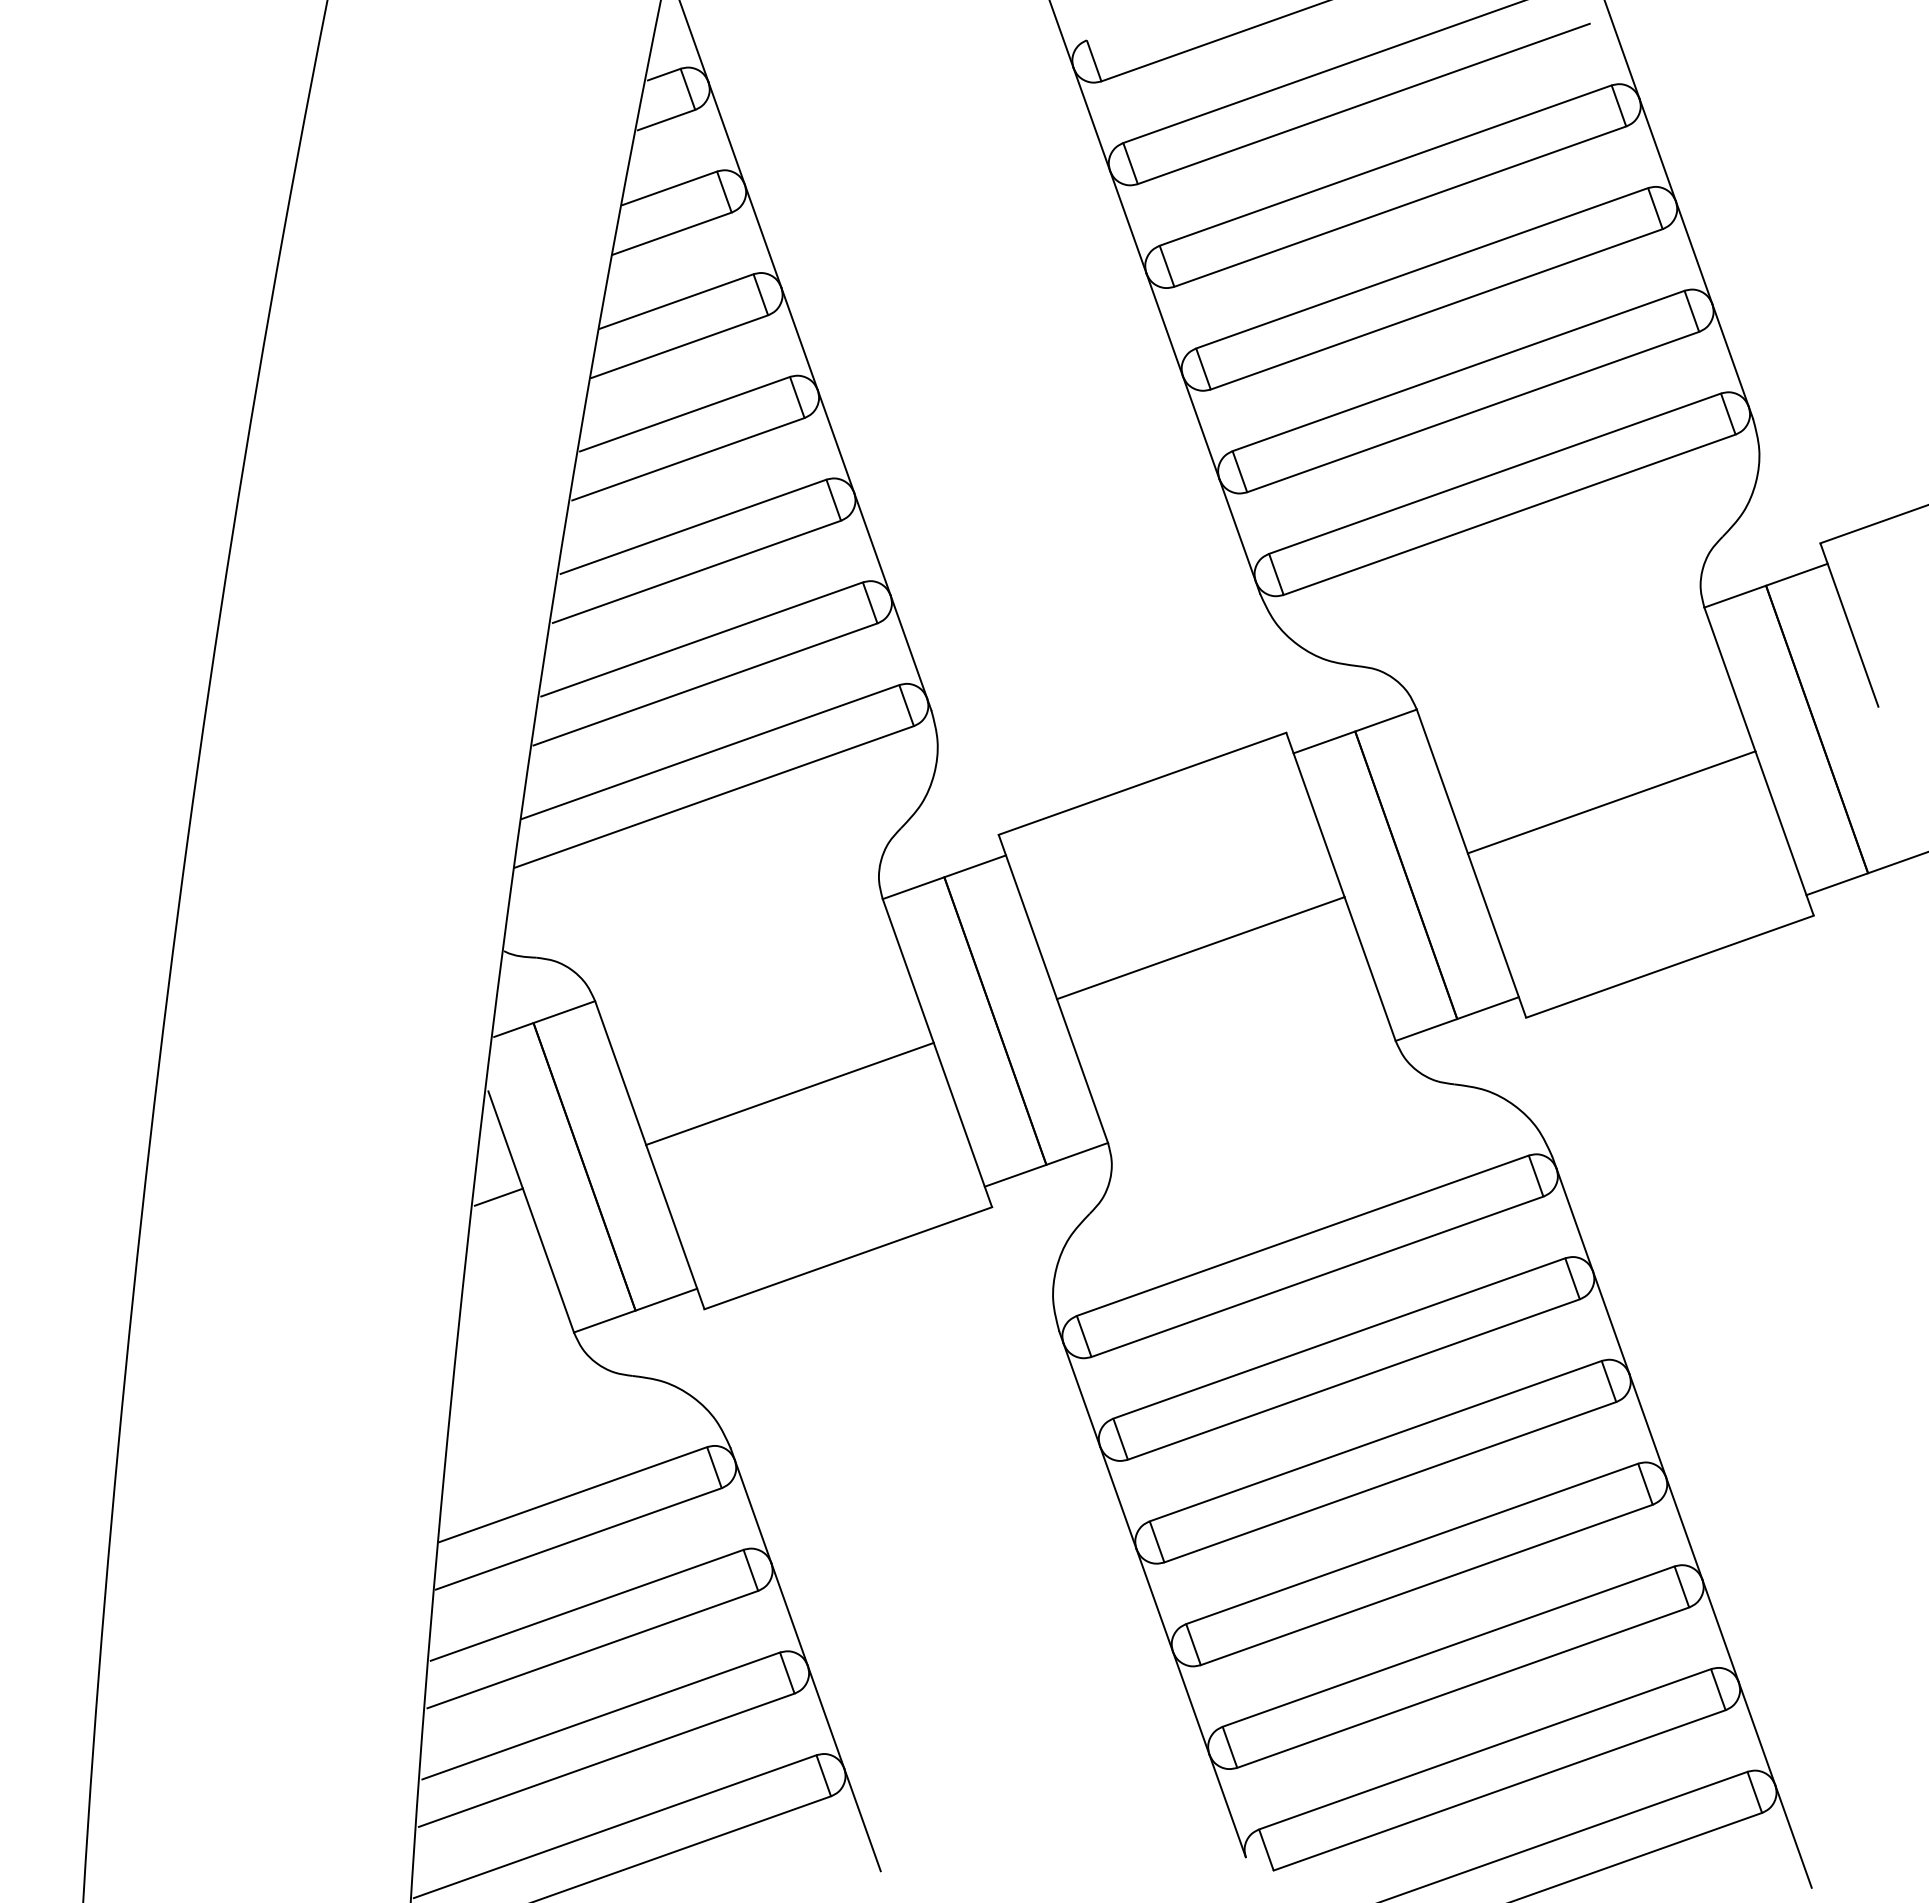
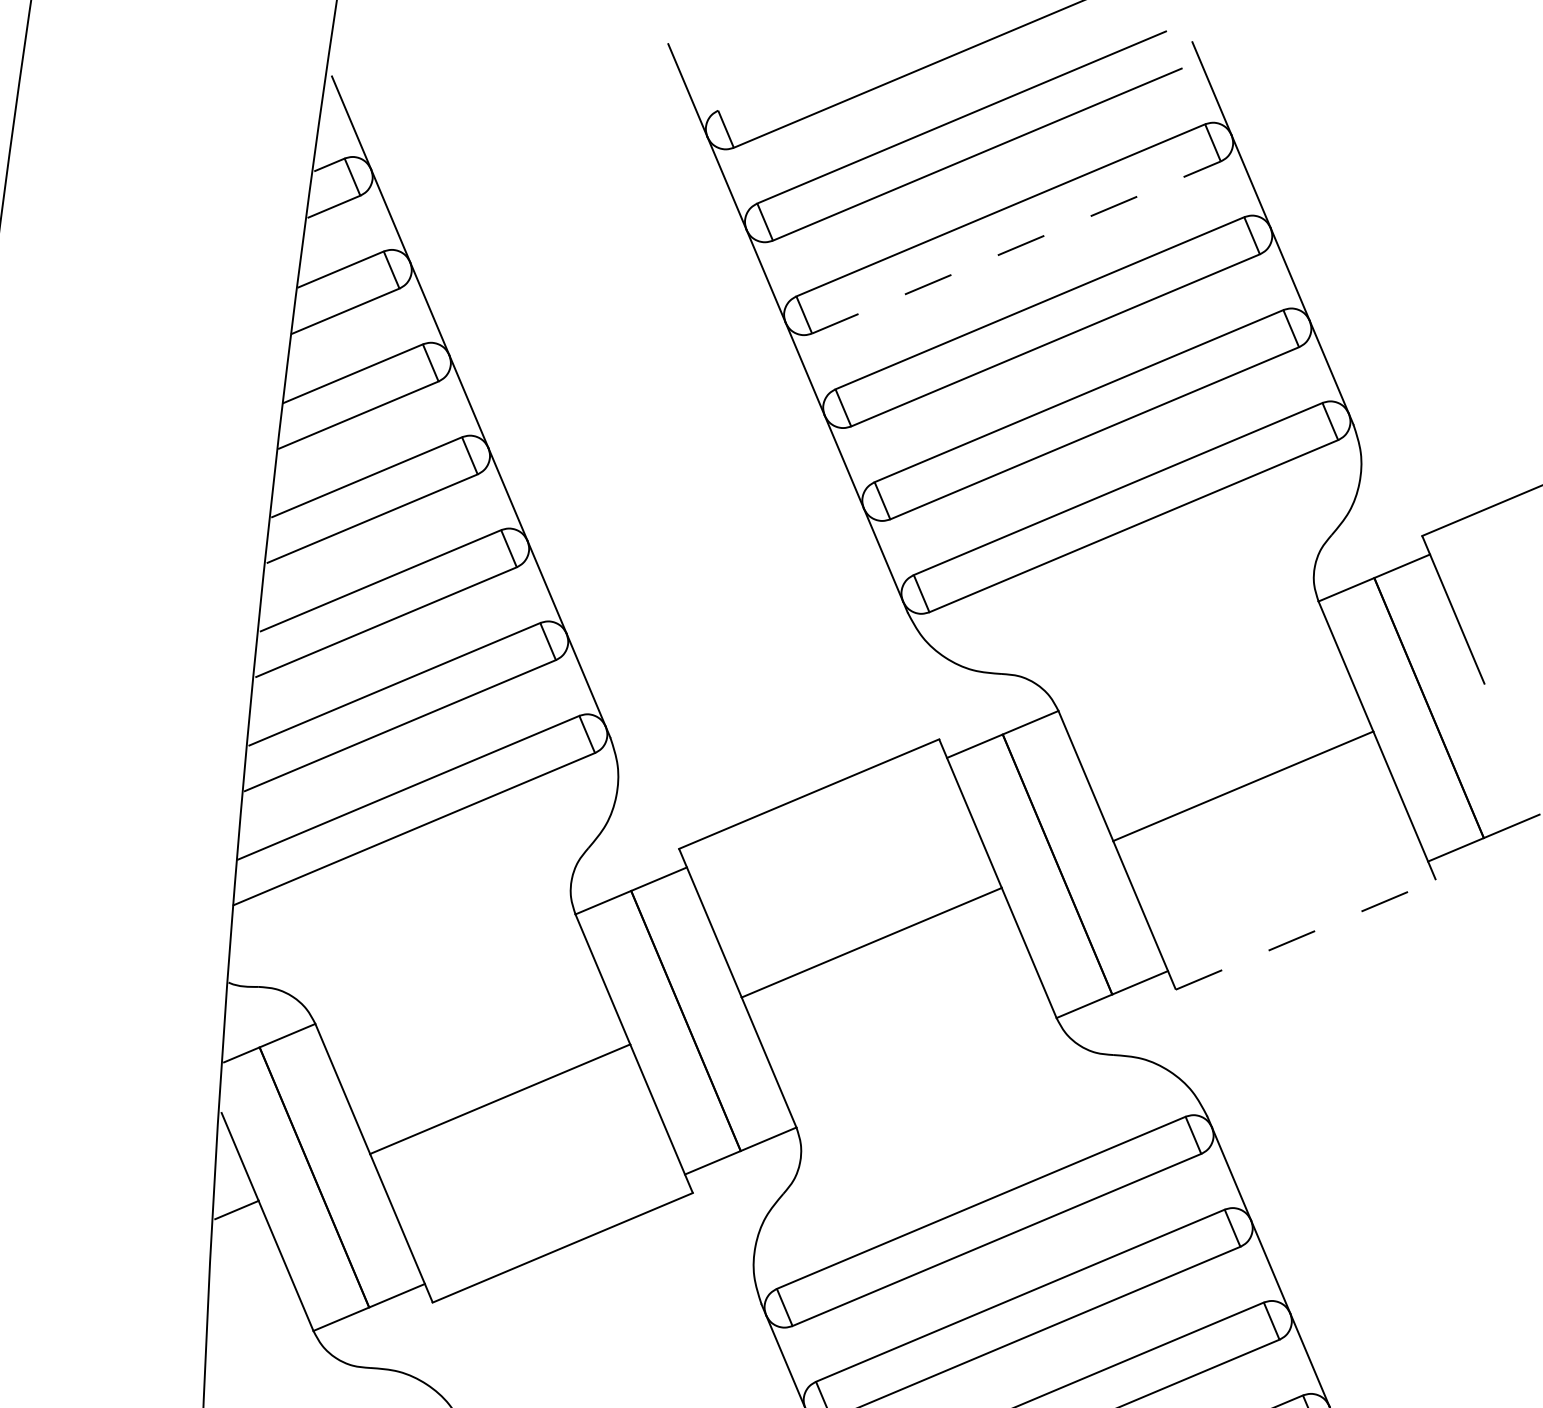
line: (1400, 206) -> (1016, 247), solid -> dashed
line: (1669, 966) -> (1305, 934), solid -> dashed

